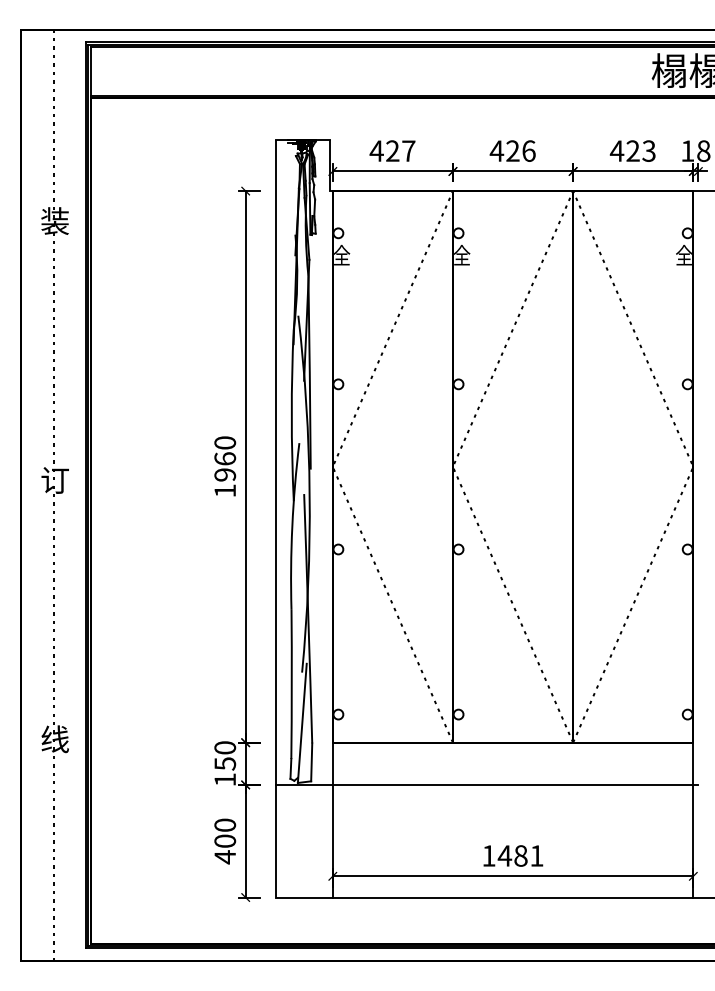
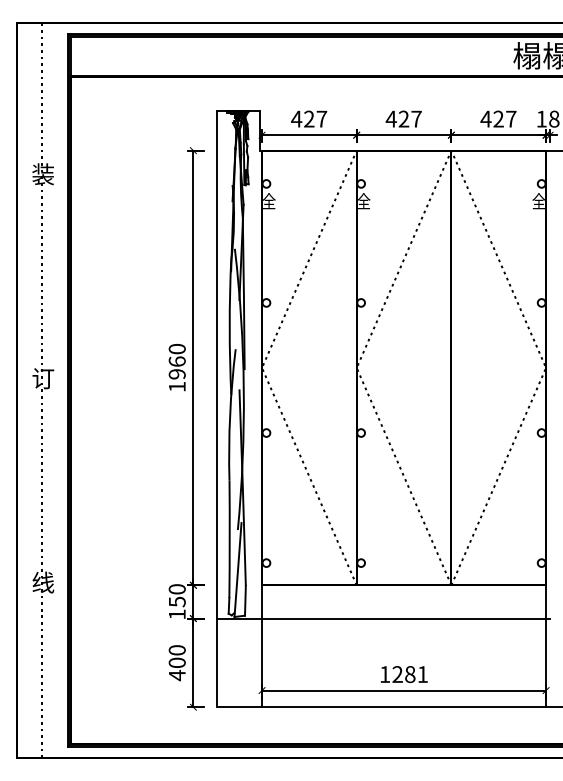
text: (528, 150) -> (416, 118), 426 -> 427
text: (649, 150) -> (511, 118), 423 -> 427
text: (504, 855) -> (397, 674), 1481 -> 1281

